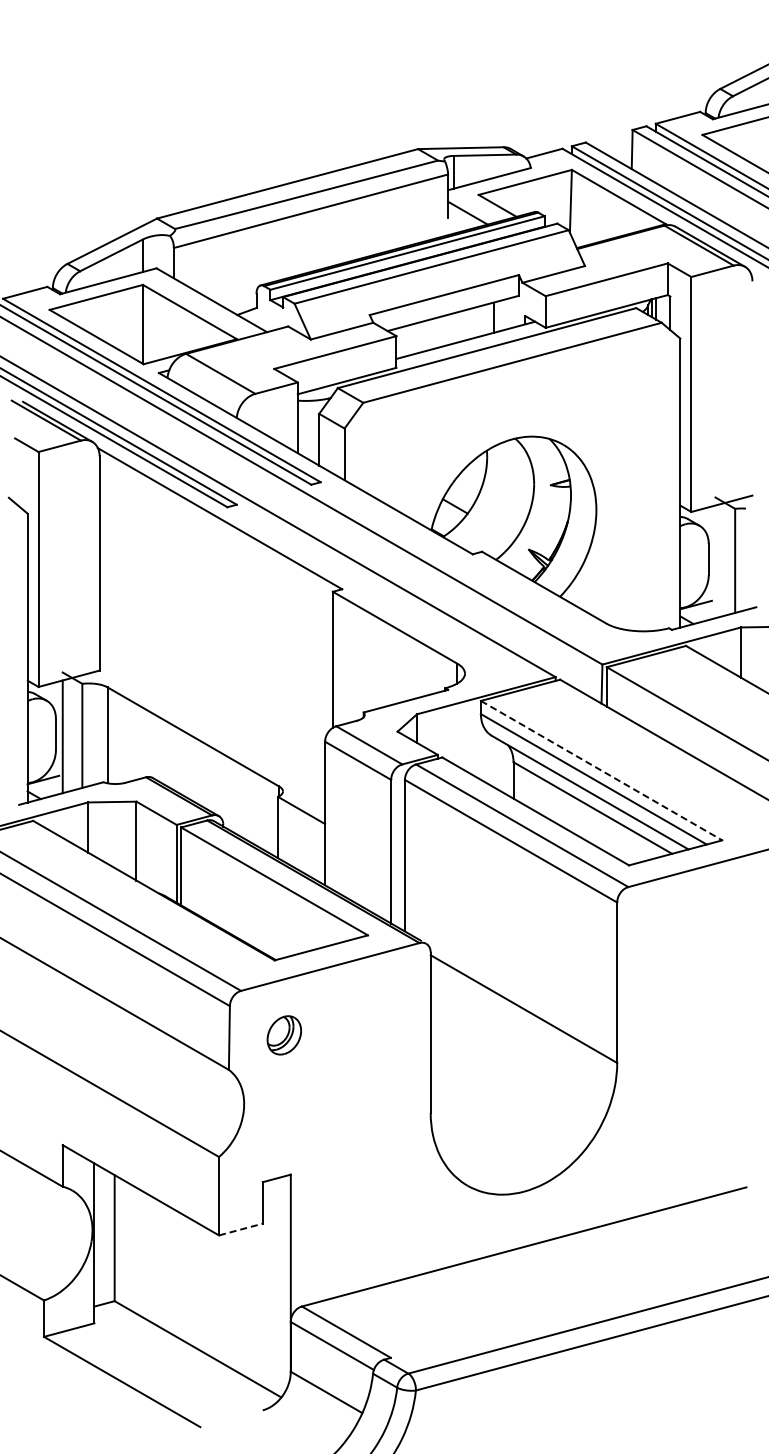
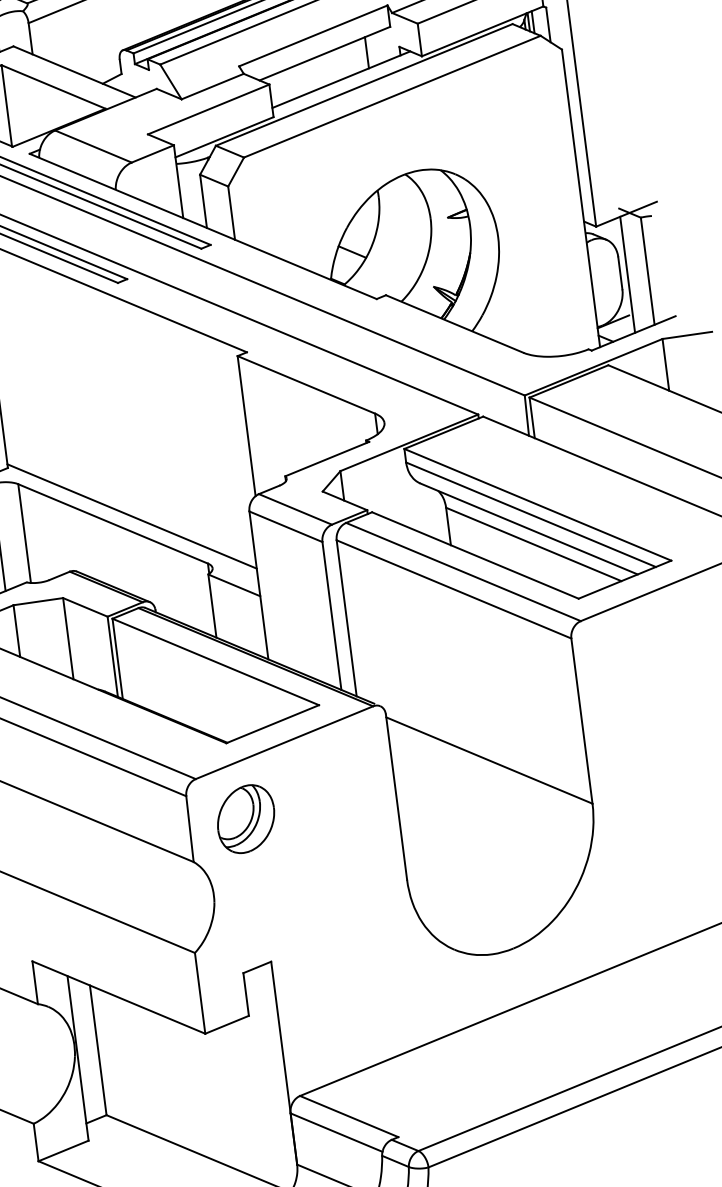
line: (715, 561) -> (627, 274), added
line: (212, 732) -> (132, 516), added
line: (602, 770) -> (538, 504), dashed -> solid
part: (284, 1035) -> (246, 819), size x1.67
line: (240, 1229) -> (226, 1024), dashed -> solid

